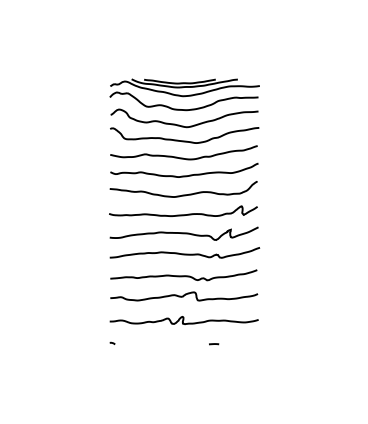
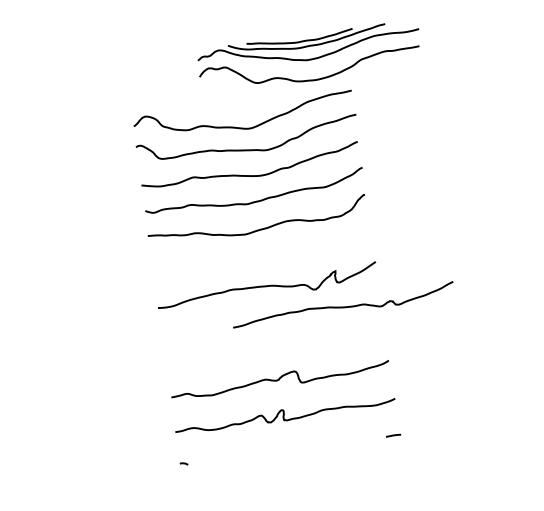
part: (184, 94) -> (309, 57), moved
curve: (183, 214) -> (262, 258), removed
curve: (184, 253) -> (342, 305), moved
curve: (183, 275) -> (274, 348), removed
curve: (214, 344) -> (394, 436), moved

